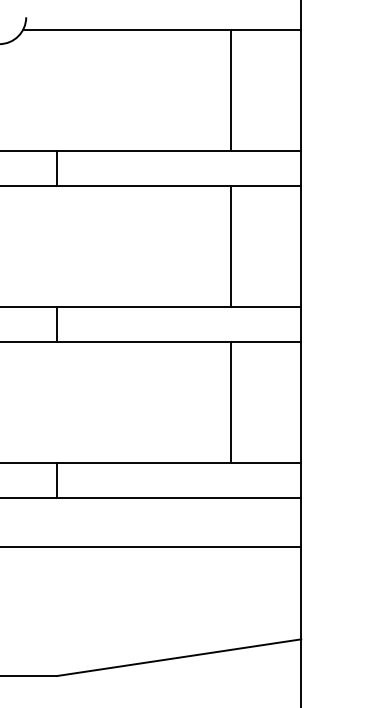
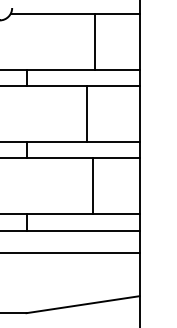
line: (232, 89) -> (95, 41), moved
line: (232, 247) -> (87, 114), moved
line: (232, 402) -> (93, 186), moved

